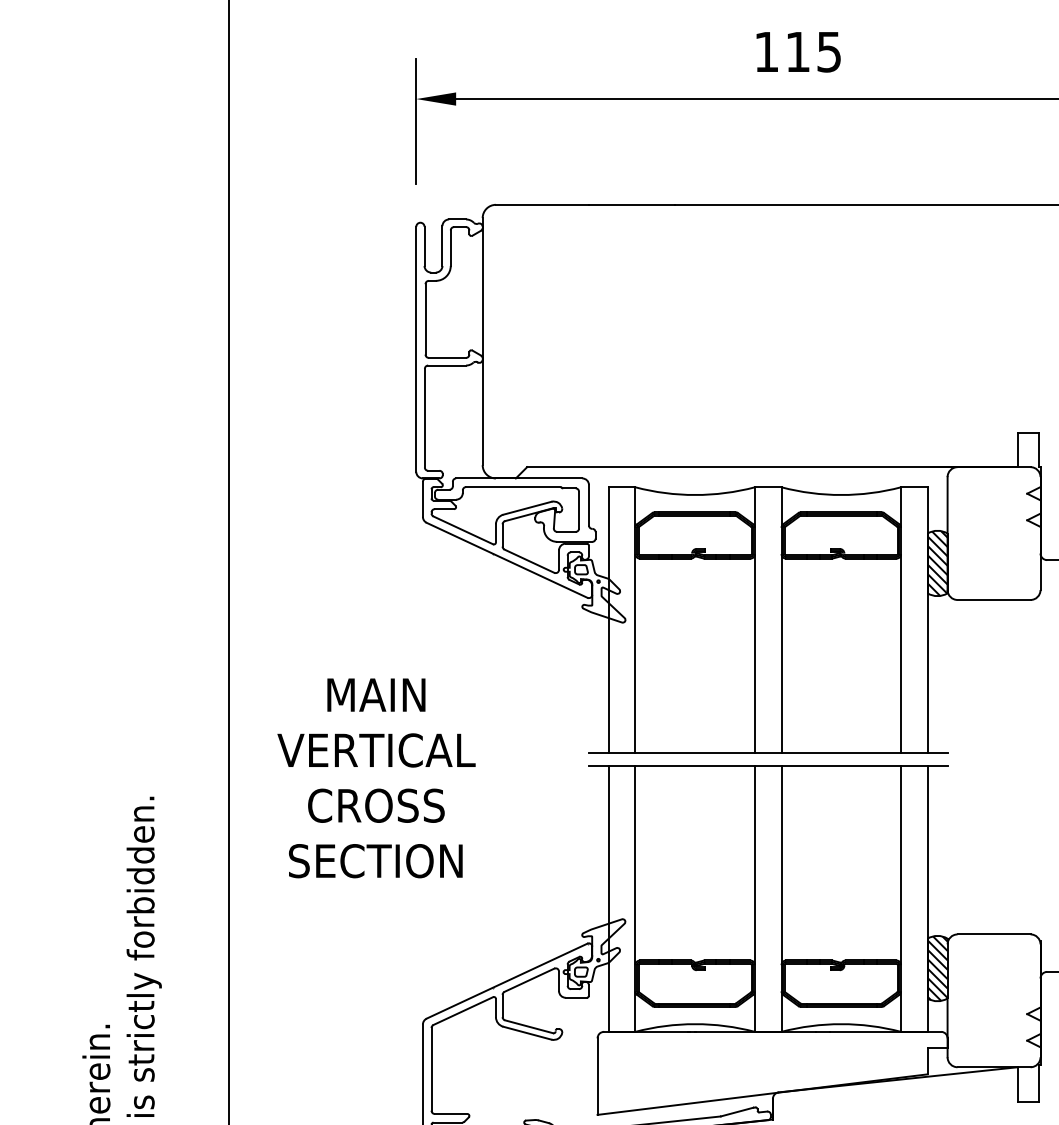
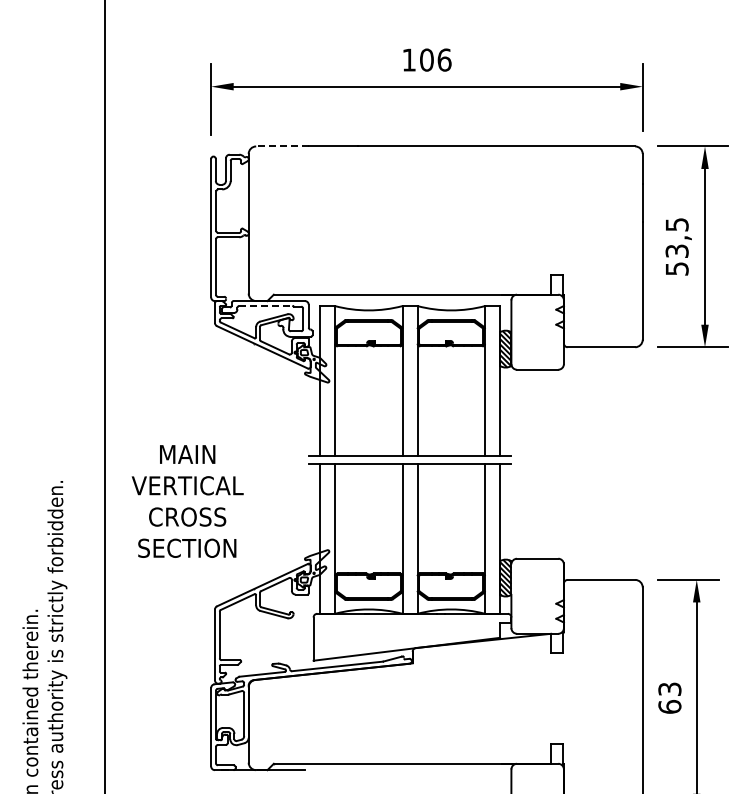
text: (813, 50) -> (435, 59), 115 -> 106
line: (540, 204) -> (281, 146), solid -> dashed
line: (512, 486) -> (265, 305), solid -> dashed
text: (376, 778) -> (187, 501), moved

